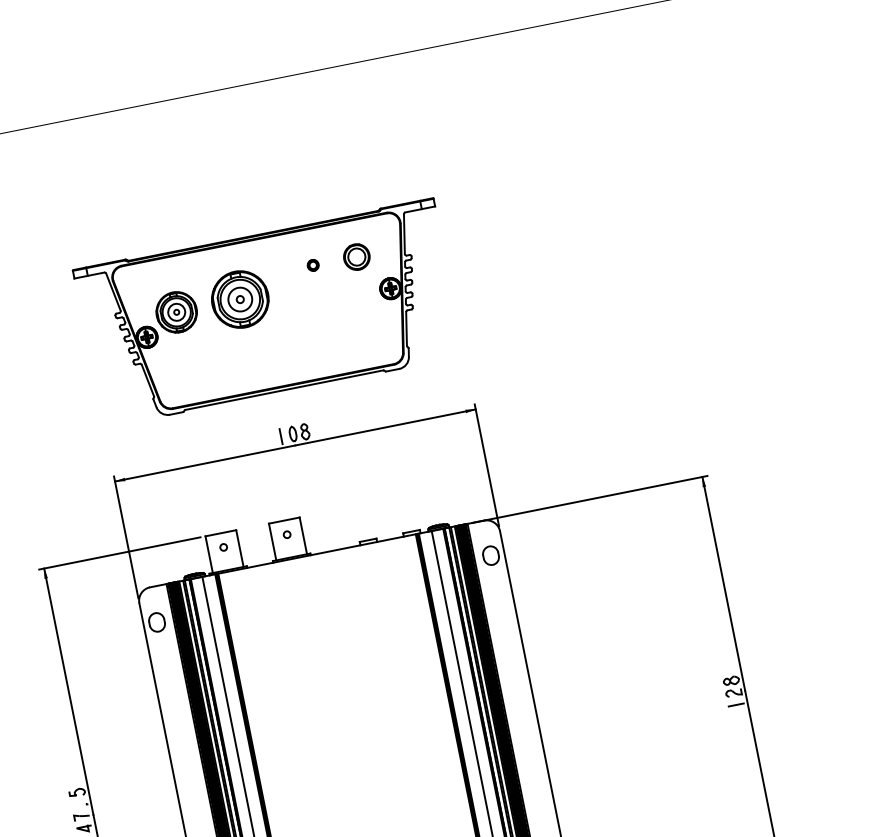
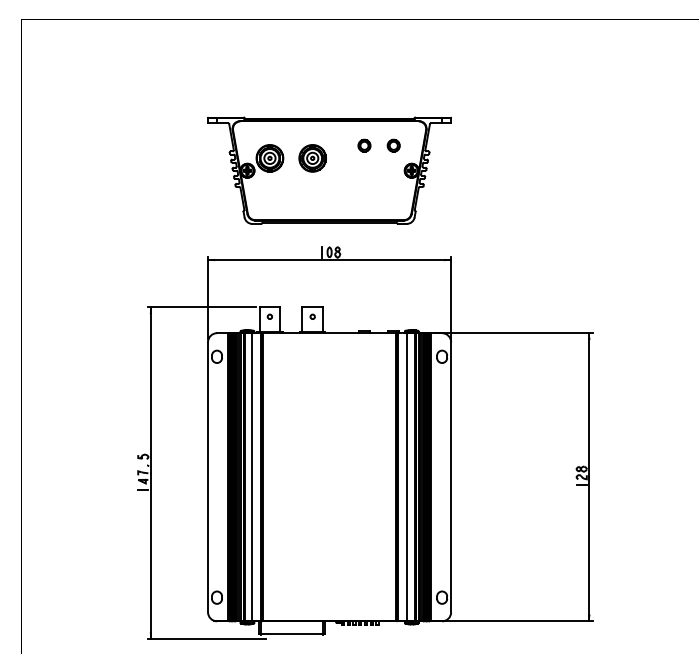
part: (356, 256) -> (393, 145), size x0.71
part: (313, 265) -> (364, 145), size x1.67
part: (239, 299) -> (312, 158), size x0.71

